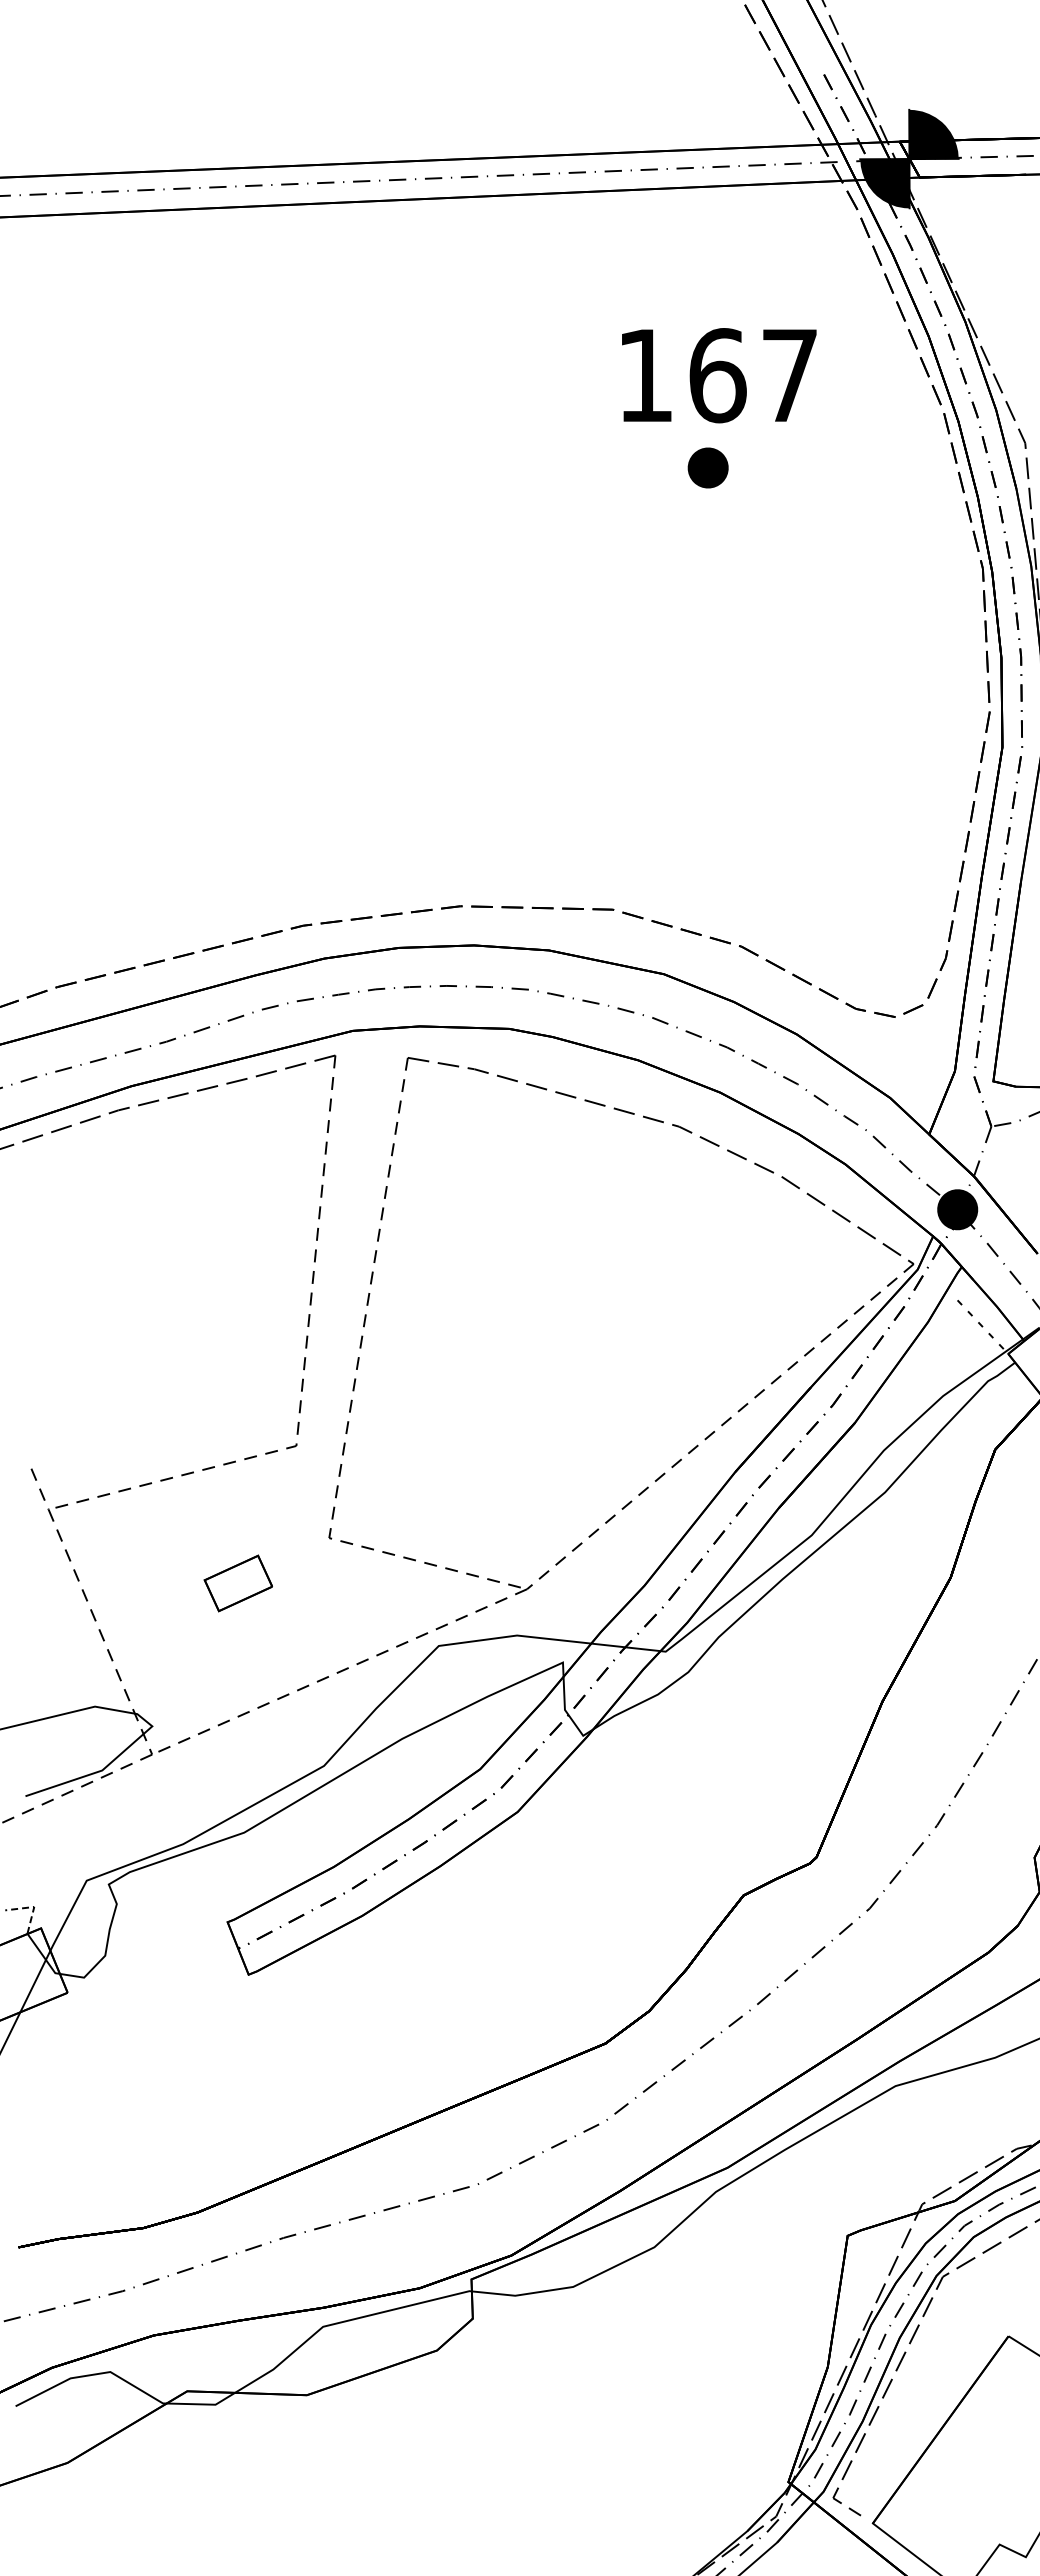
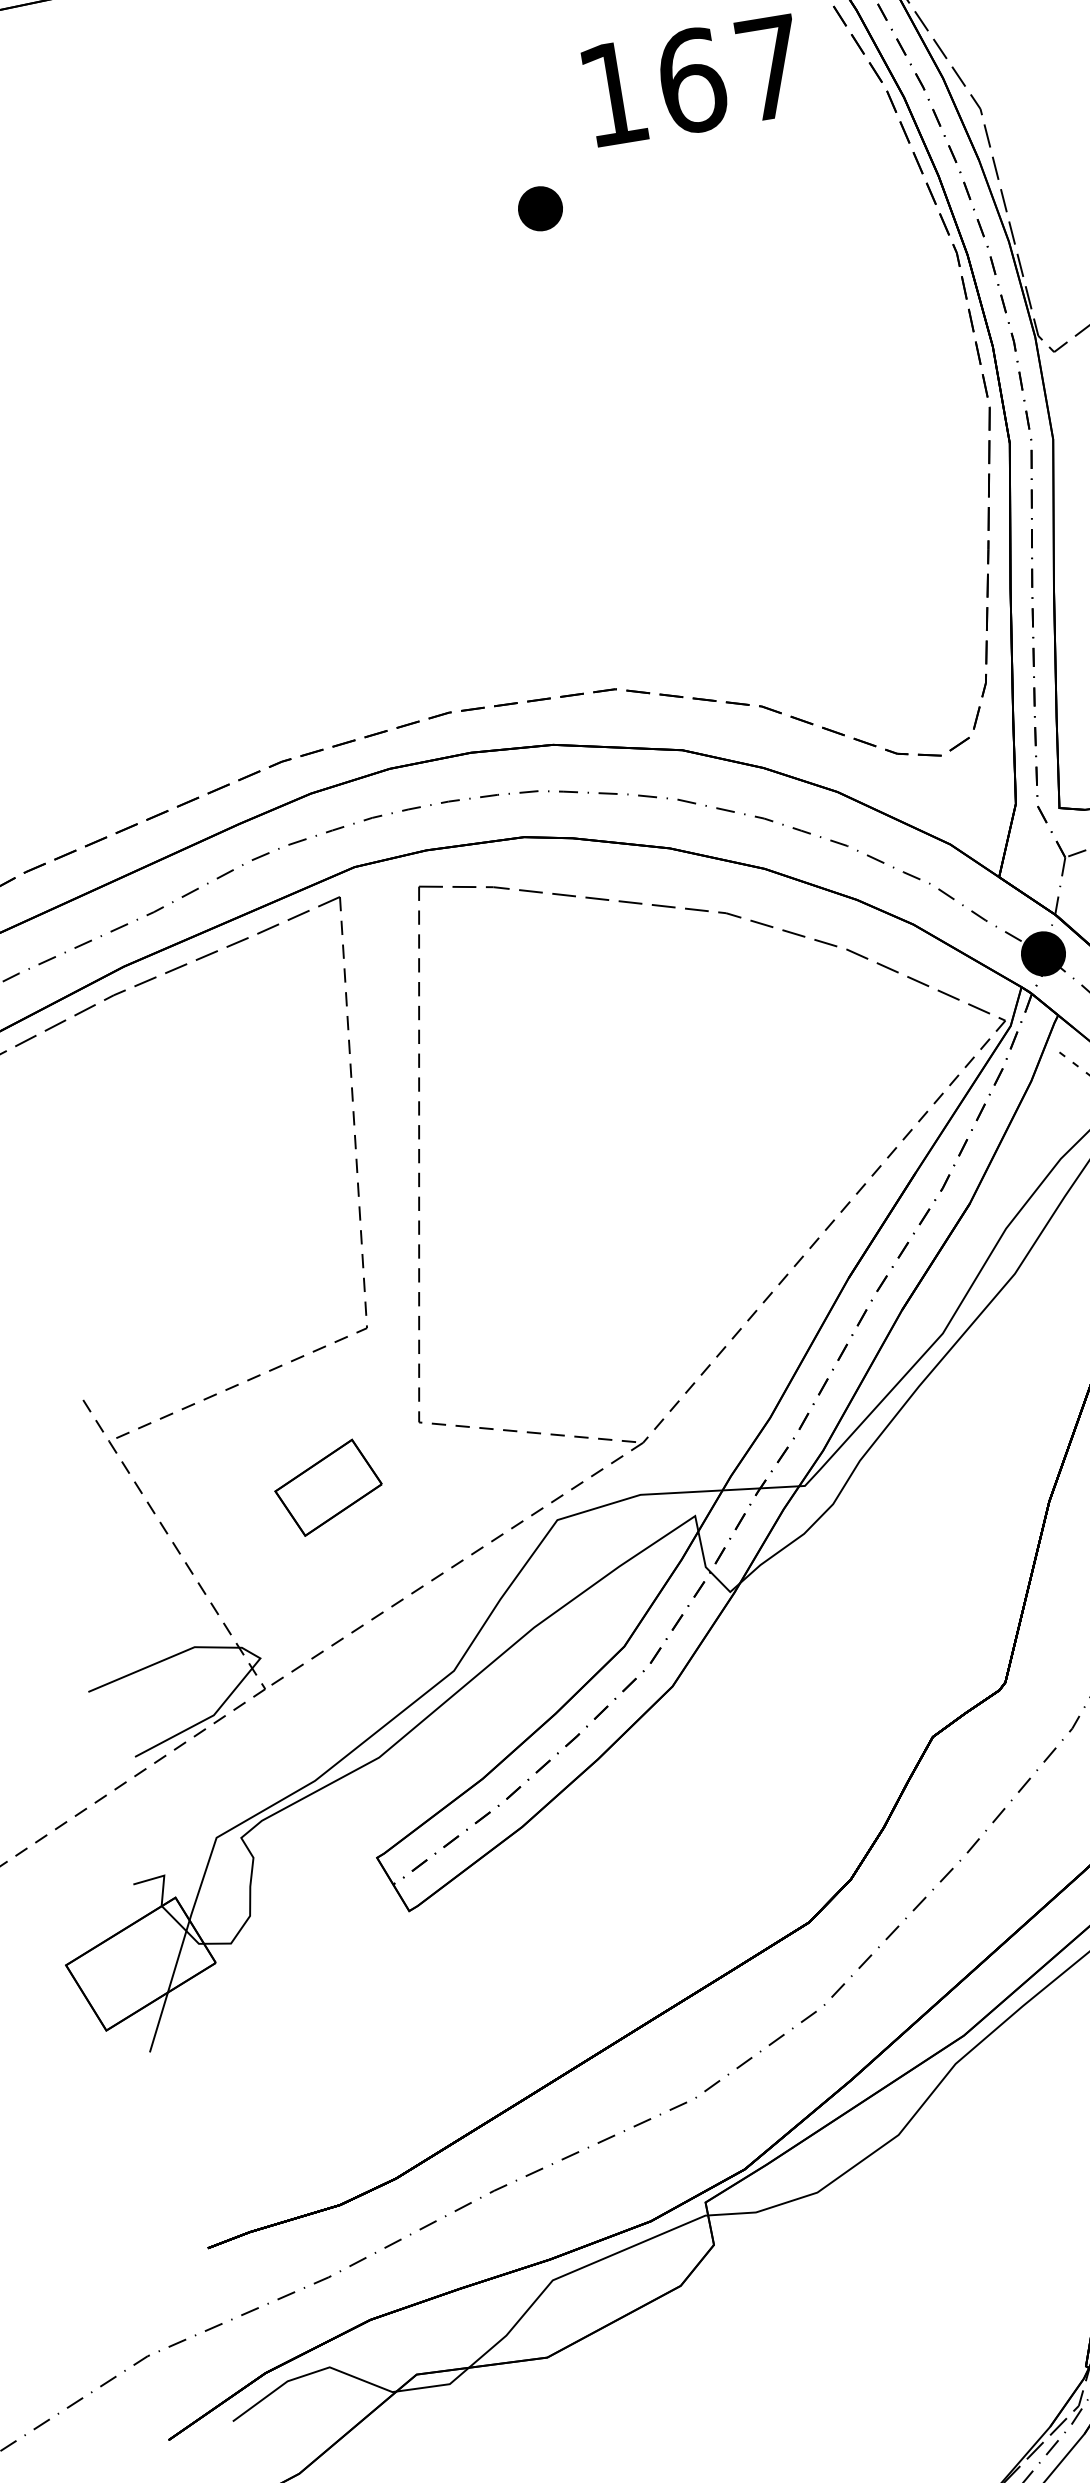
text: (719, 375) -> (693, 80), moved
part: (707, 467) -> (539, 208), moved
part: (238, 1583) -> (328, 1487), size x1.43
line: (33, 1907) -> (163, 1876), dashed -> solid

